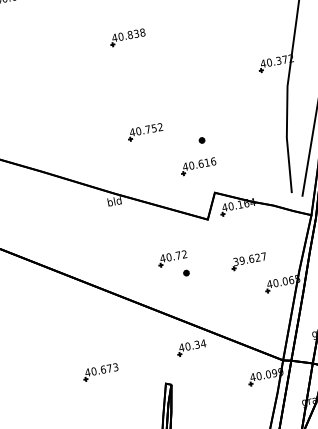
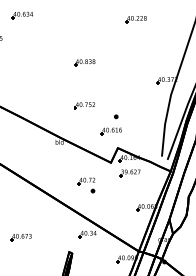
part: (127, 37) -> (84, 62), moved
part: (248, 262) -> (129, 173), moved
part: (99, 372) -> (20, 237), moved

